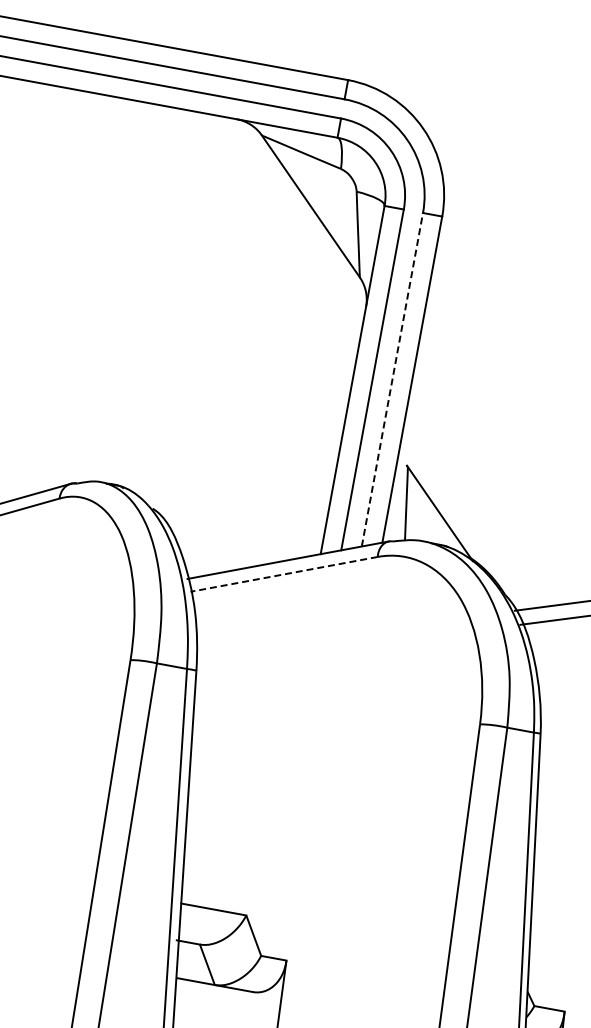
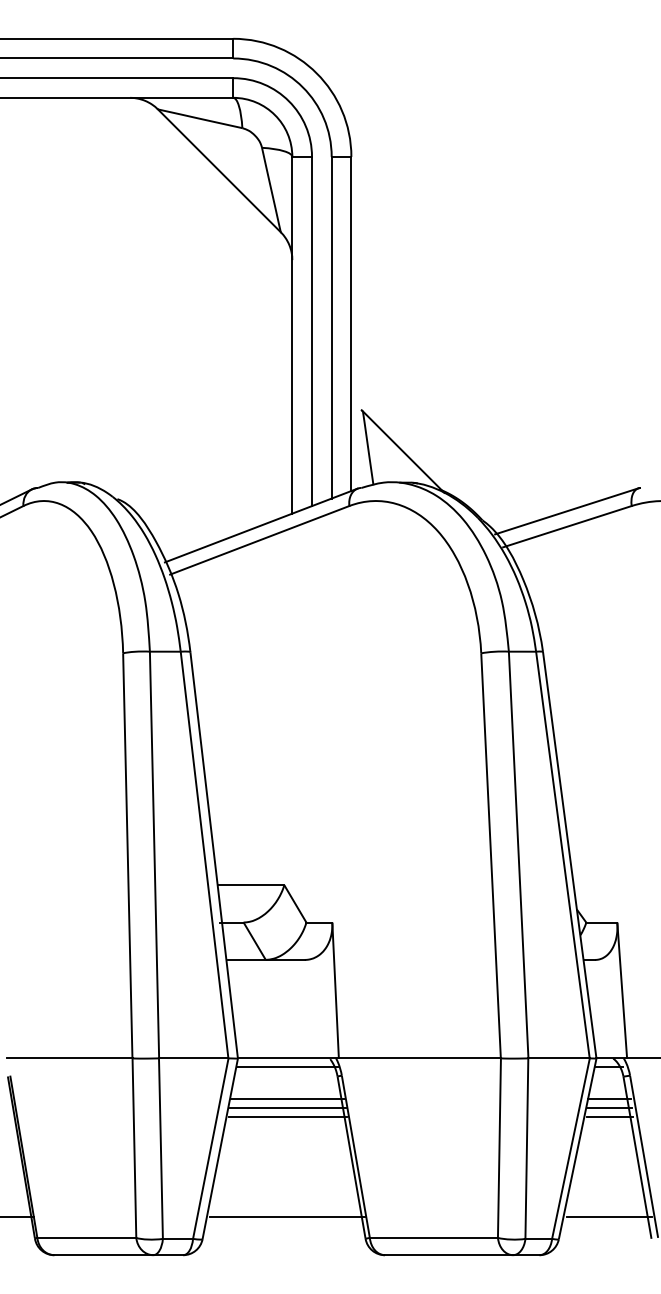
line: (392, 379) -> (331, 327), dashed -> solid
line: (283, 574) -> (259, 540), dashed -> solid

